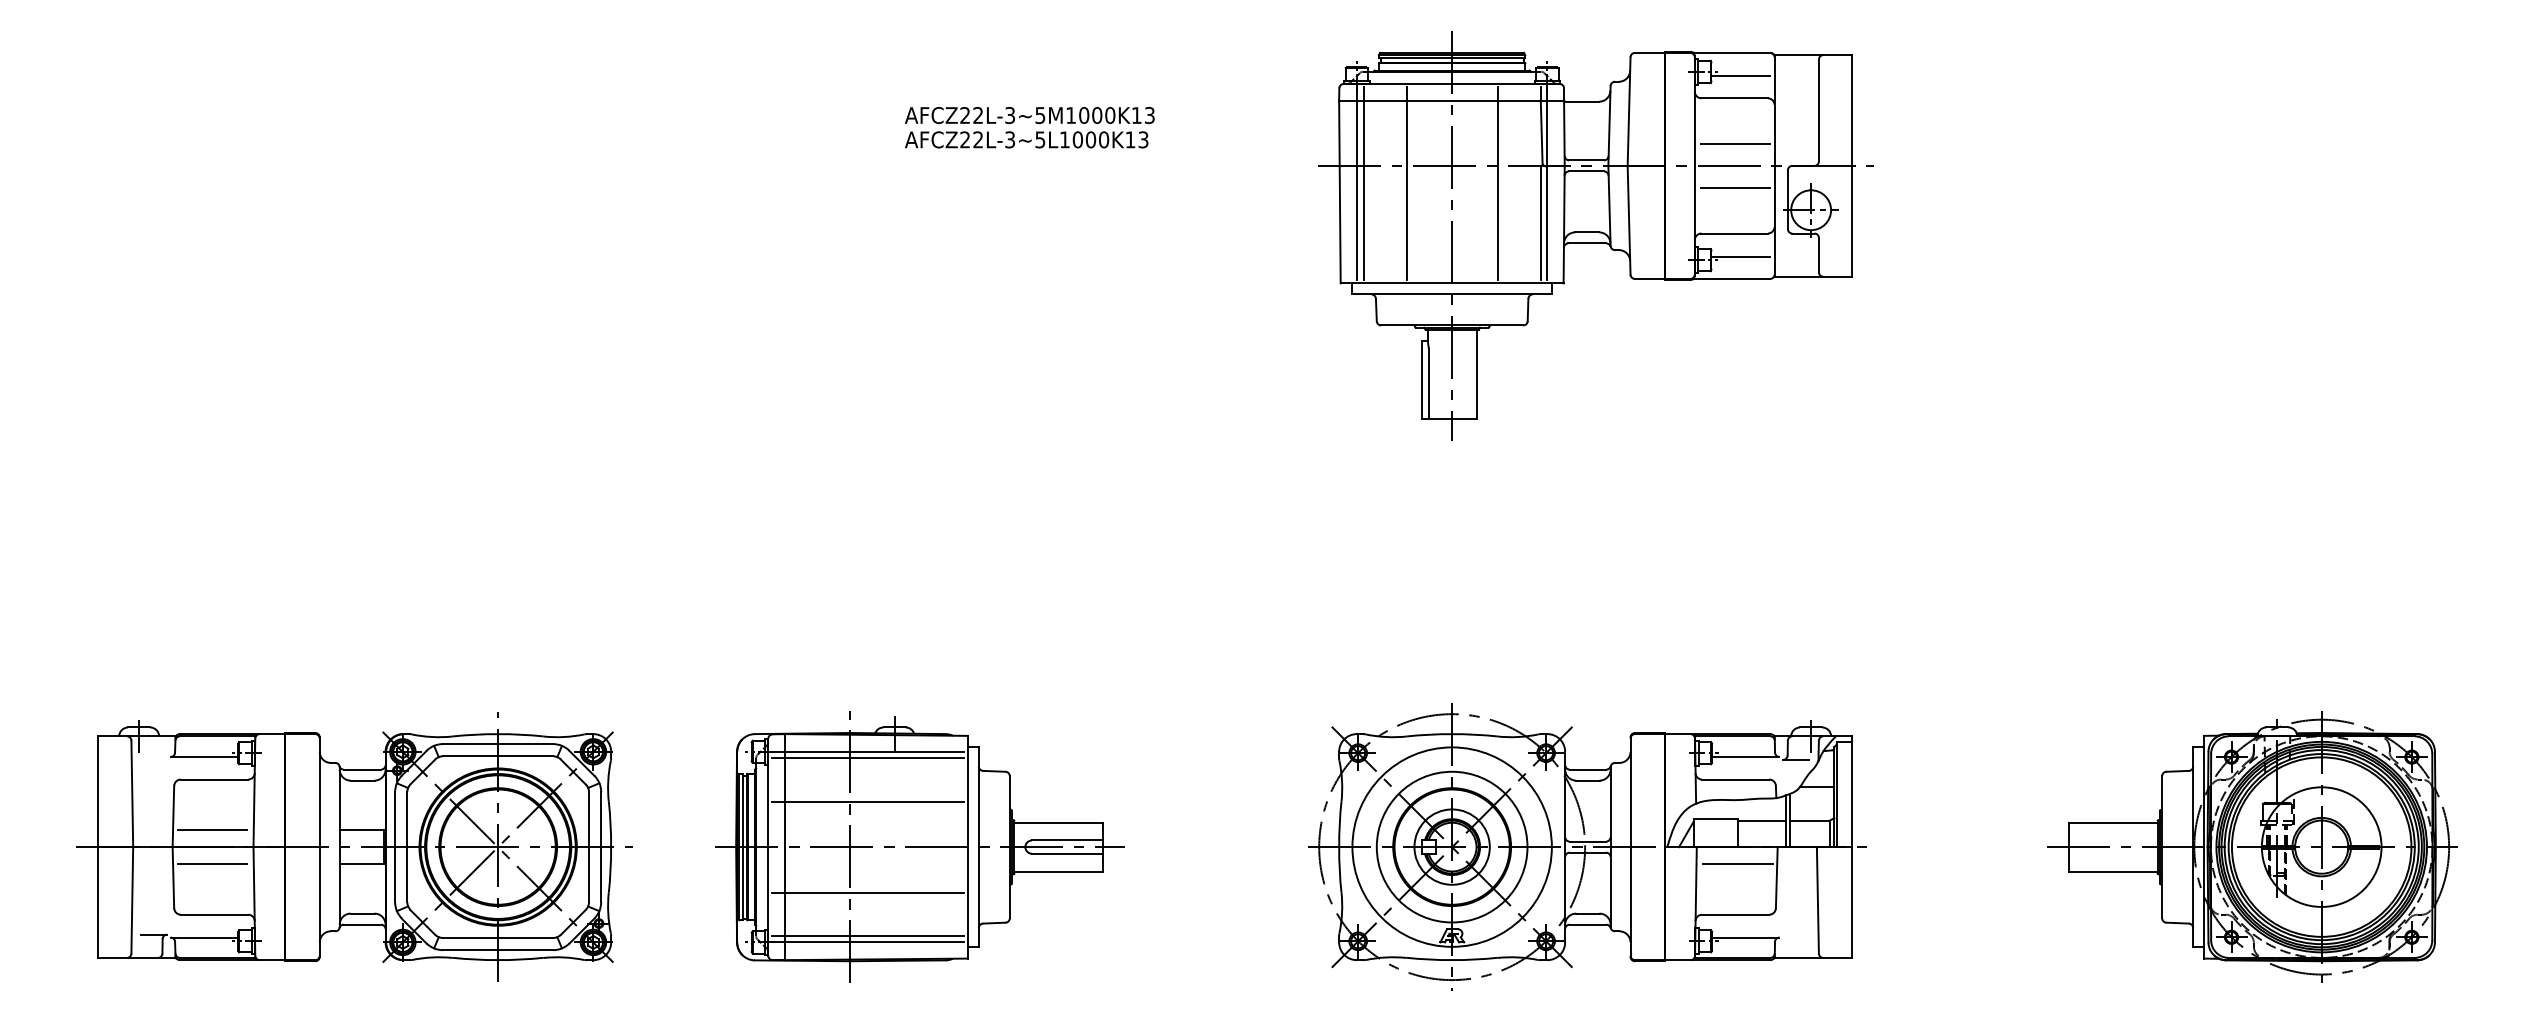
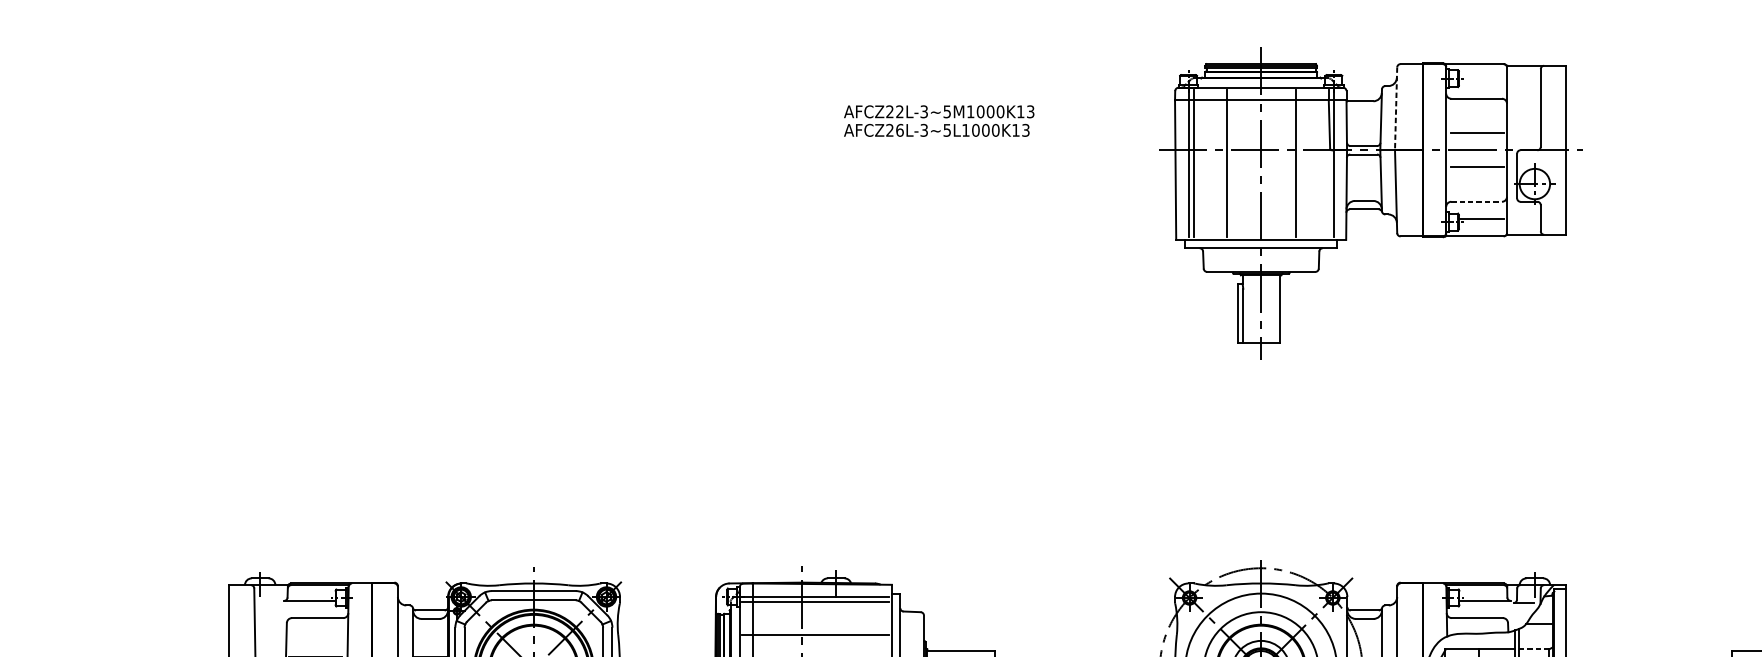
line: (1740, 75) -> (1481, 81), removed
line: (1629, 112) -> (1396, 109), solid -> dashed
text: (978, 139) -> (900, 130), AFCZ22L-3~5L1000K13 -> AFCZ26L-3~5L1000K13
line: (1540, 222) -> (1328, 193), removed
line: (1735, 233) -> (1477, 201), solid -> dashed
line: (1810, 820) -> (1534, 649), solid -> dashed

